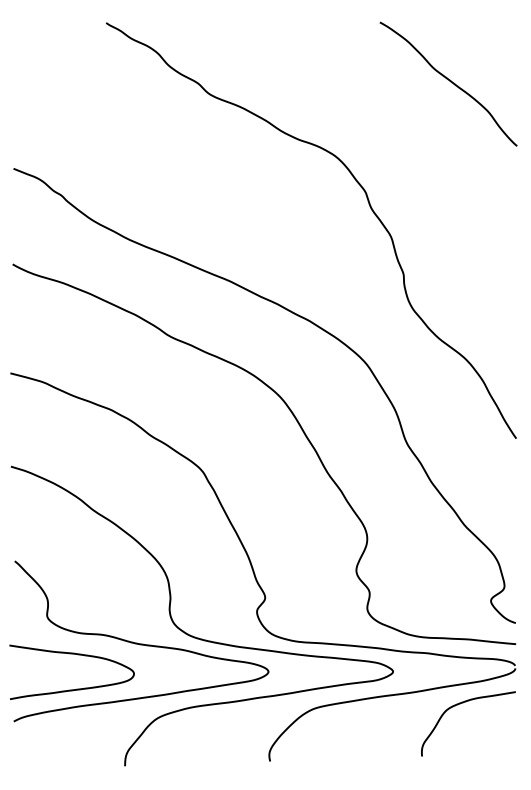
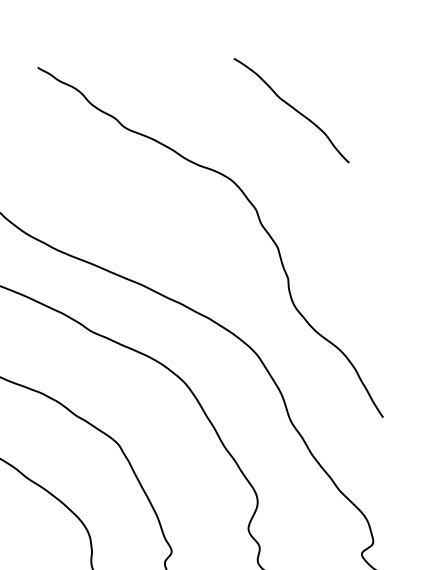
curve: (449, 81) -> (292, 108), moved

